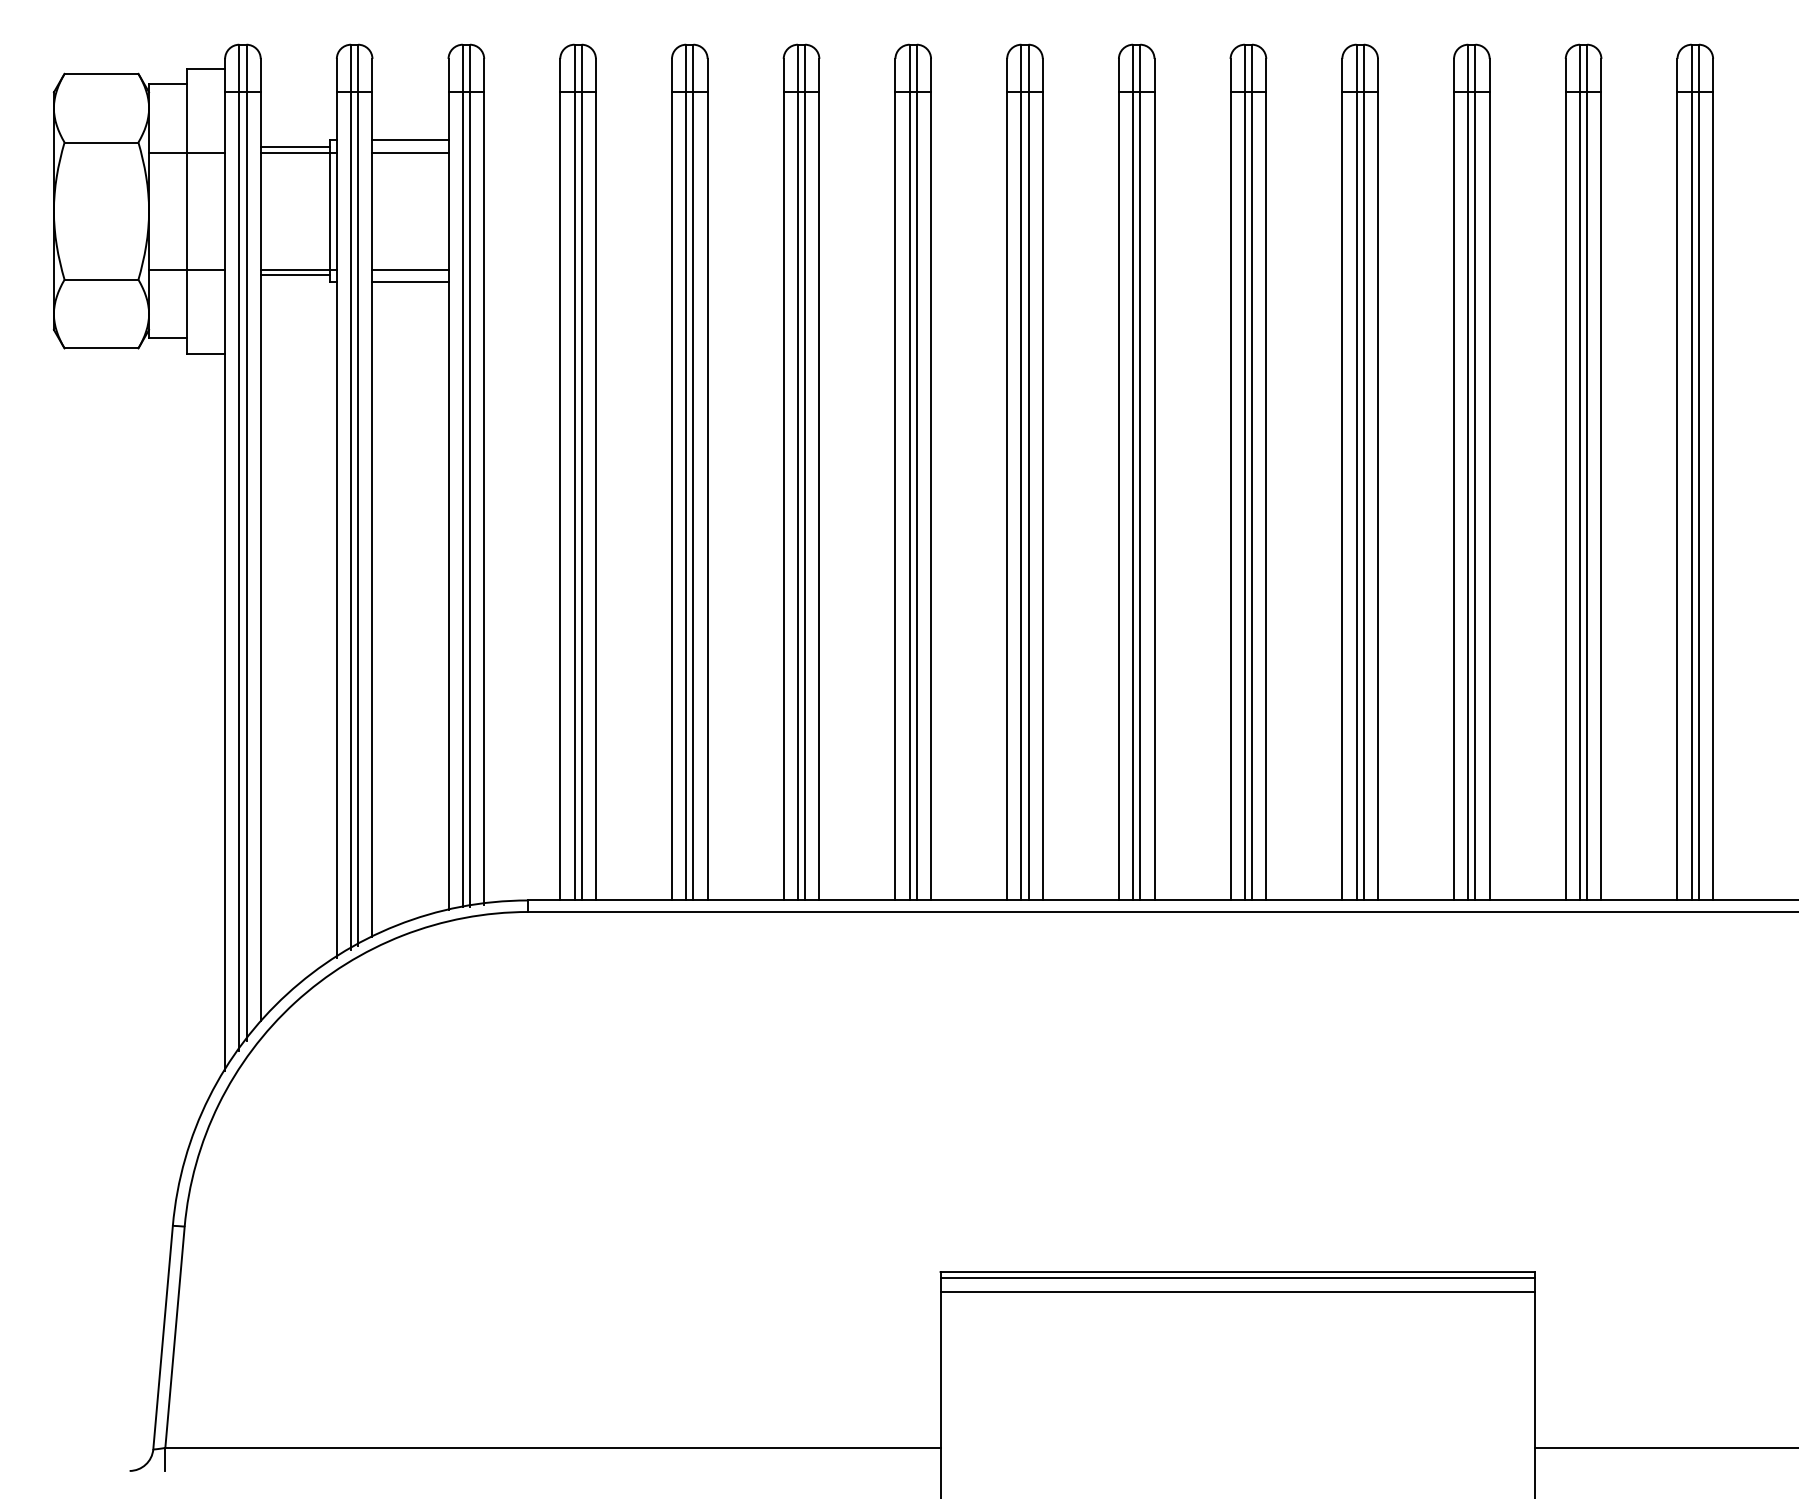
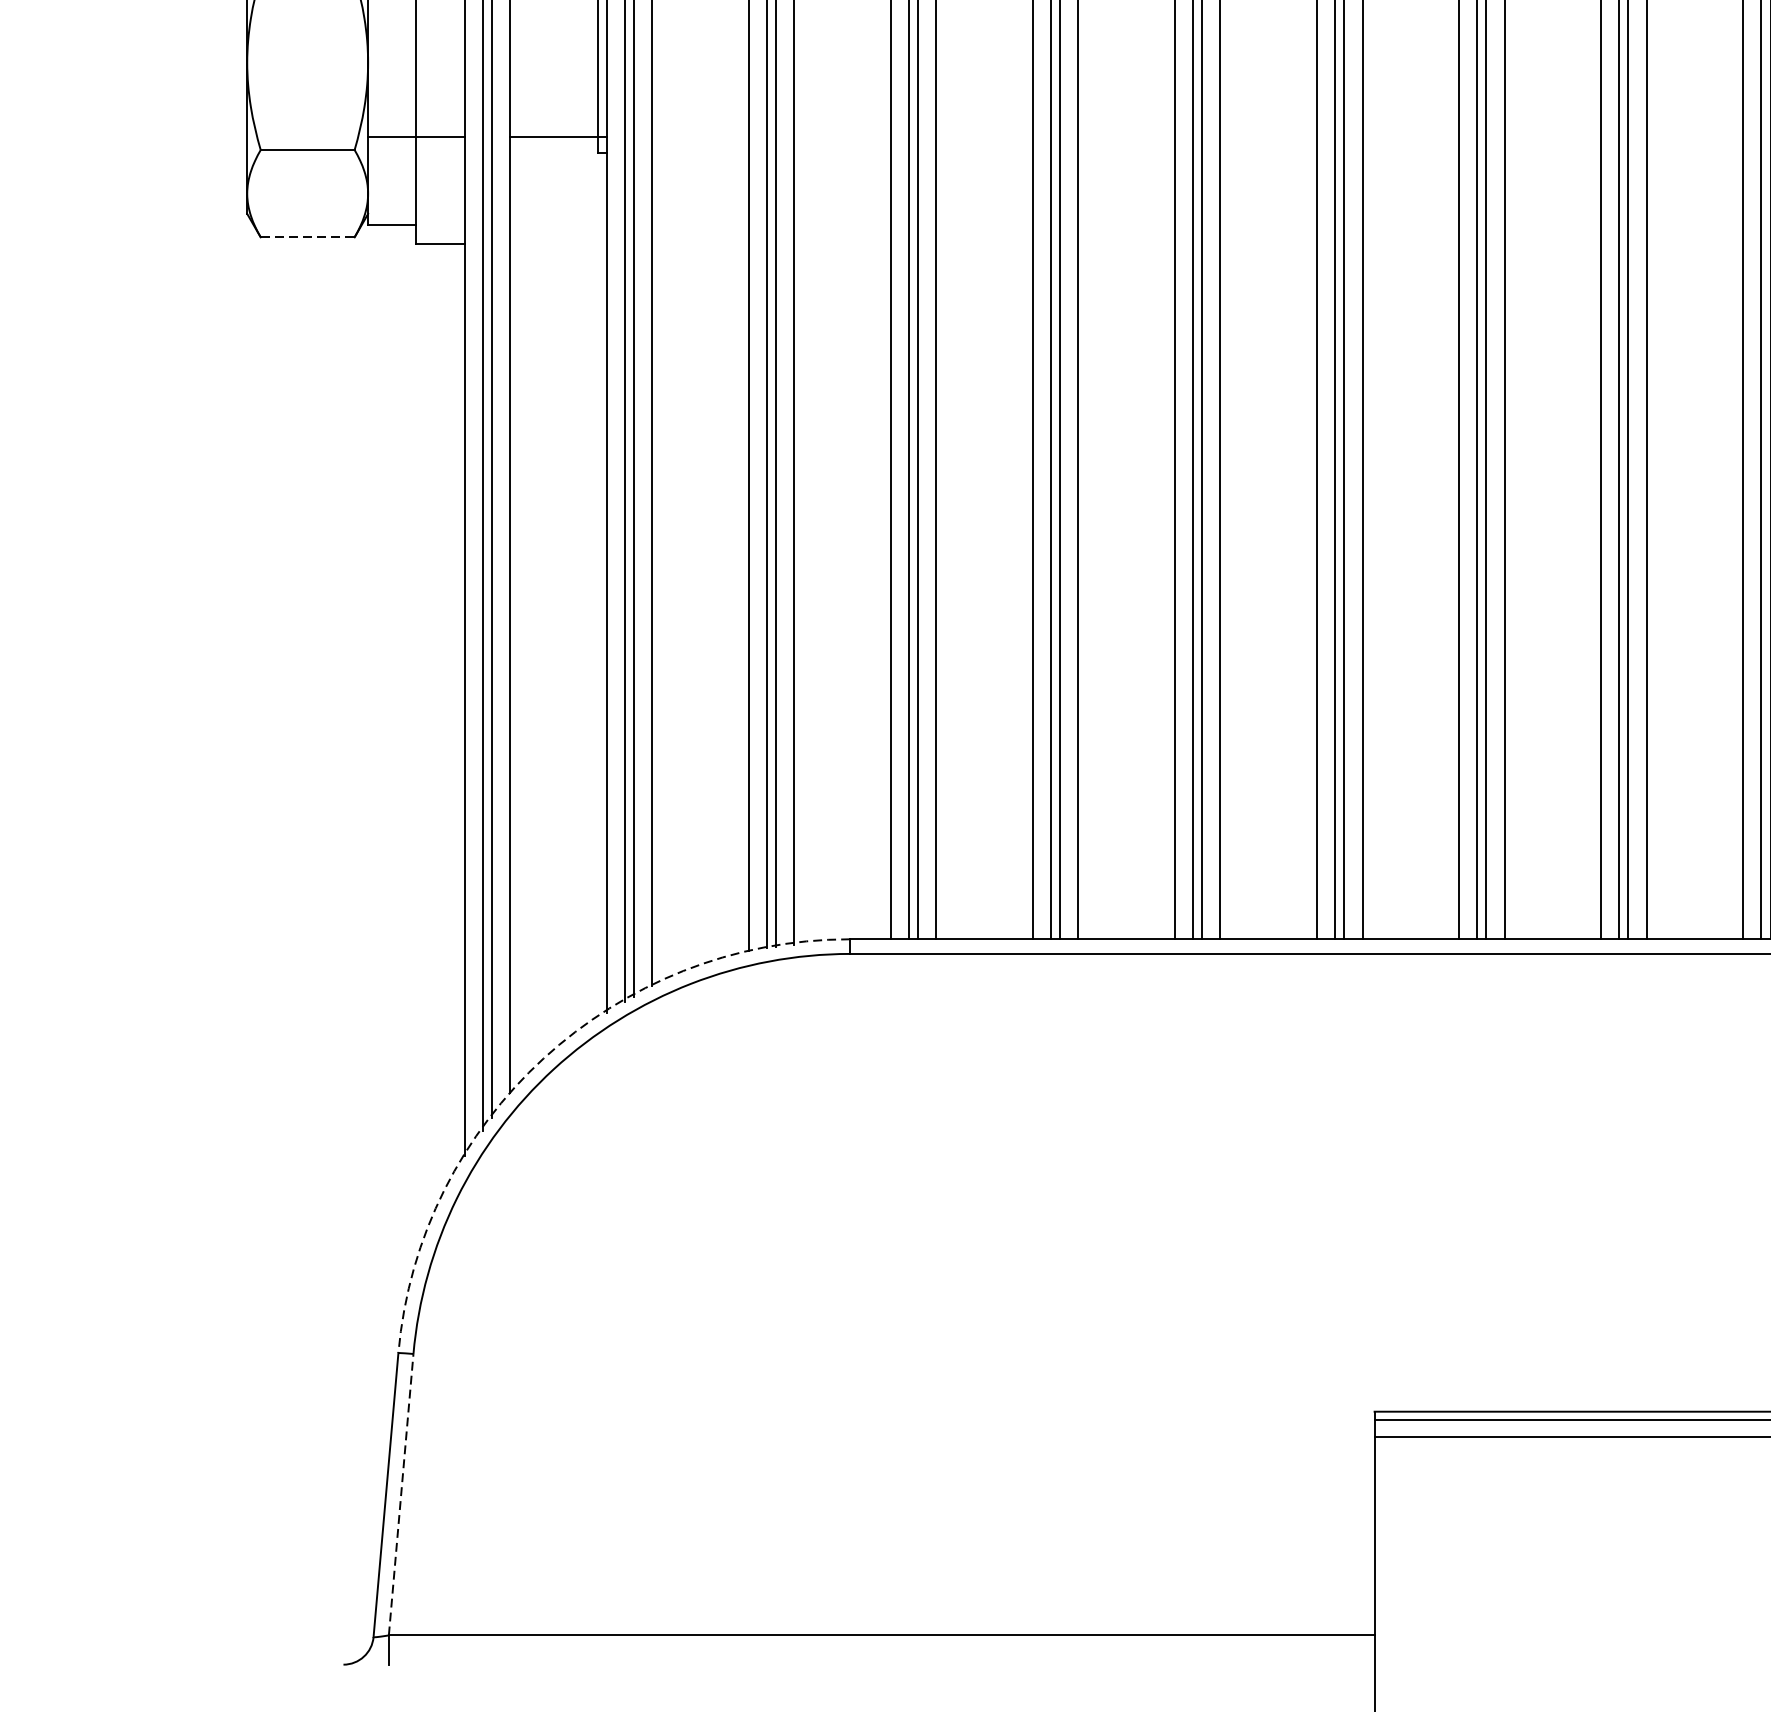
line: (410, 269) -> (700, 137), removed
line: (294, 275) -> (553, 144), removed
line: (410, 282) -> (700, 153), removed
line: (101, 348) -> (307, 237), solid -> dashed
arc: (287, 994) -> (544, 1058), solid -> dashed
line: (175, 1336) -> (401, 1493), solid -> dashed

